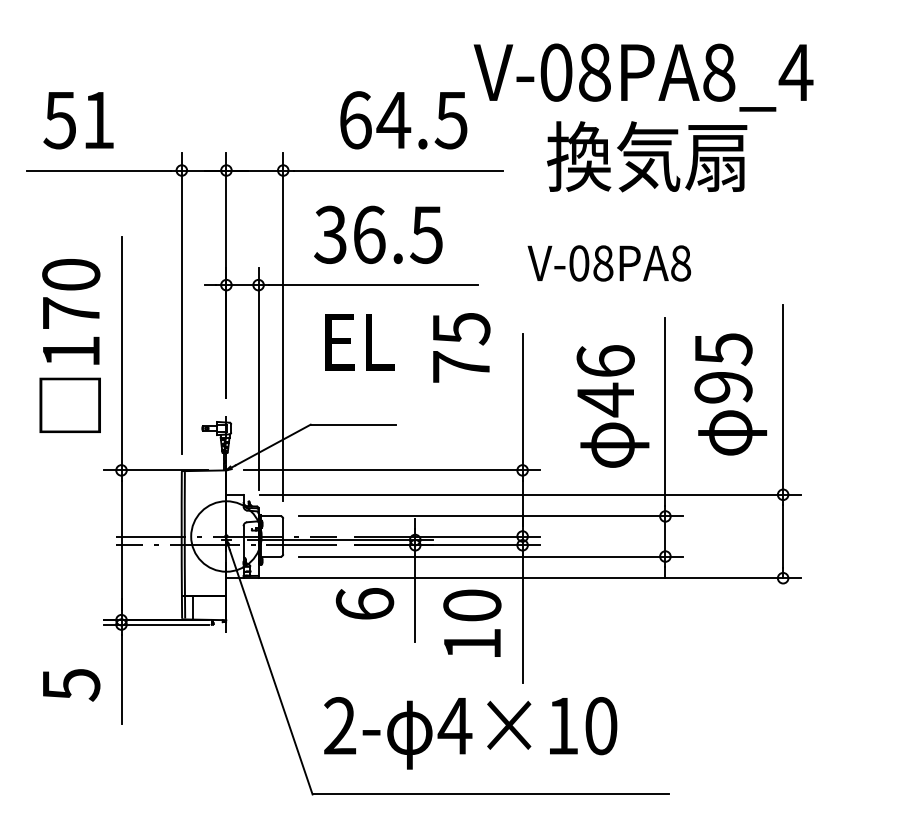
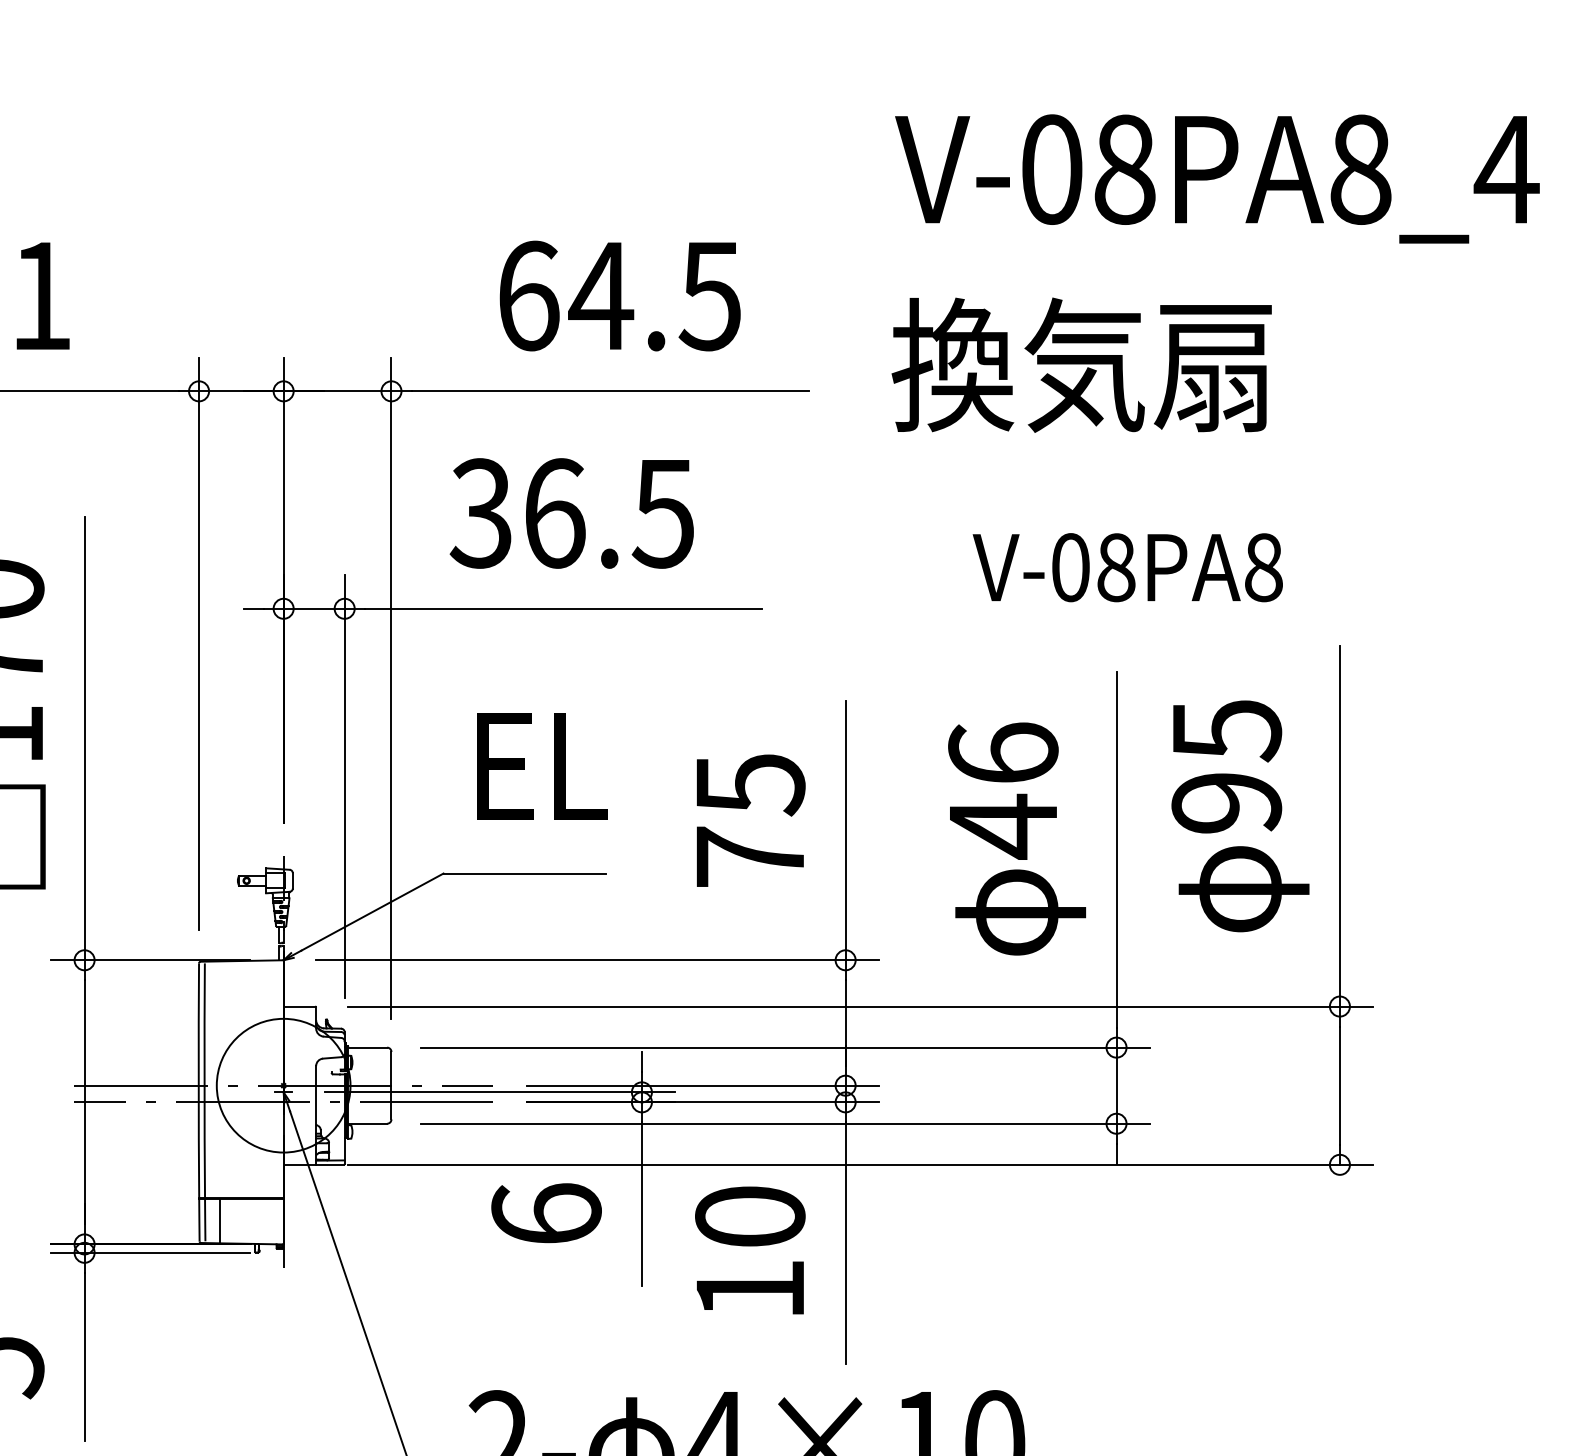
text: (643, 77) -> (1217, 178), moved
text: (609, 263) -> (1128, 567), moved
text: (359, 342) -> (541, 766), moved
text: (461, 347) -> (750, 820), moved

